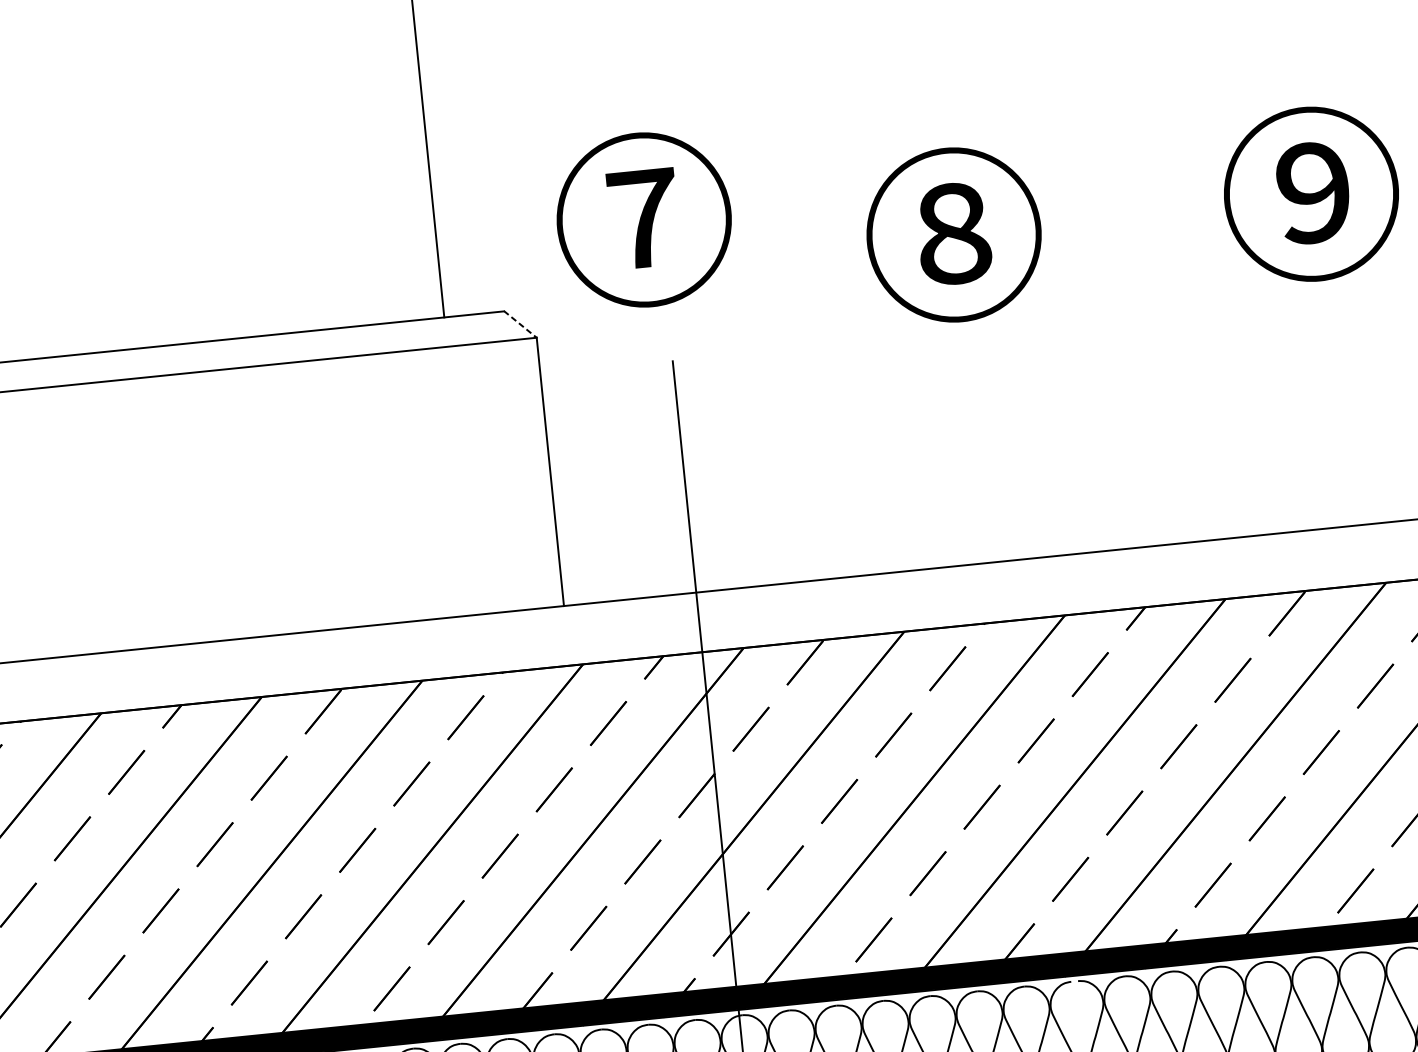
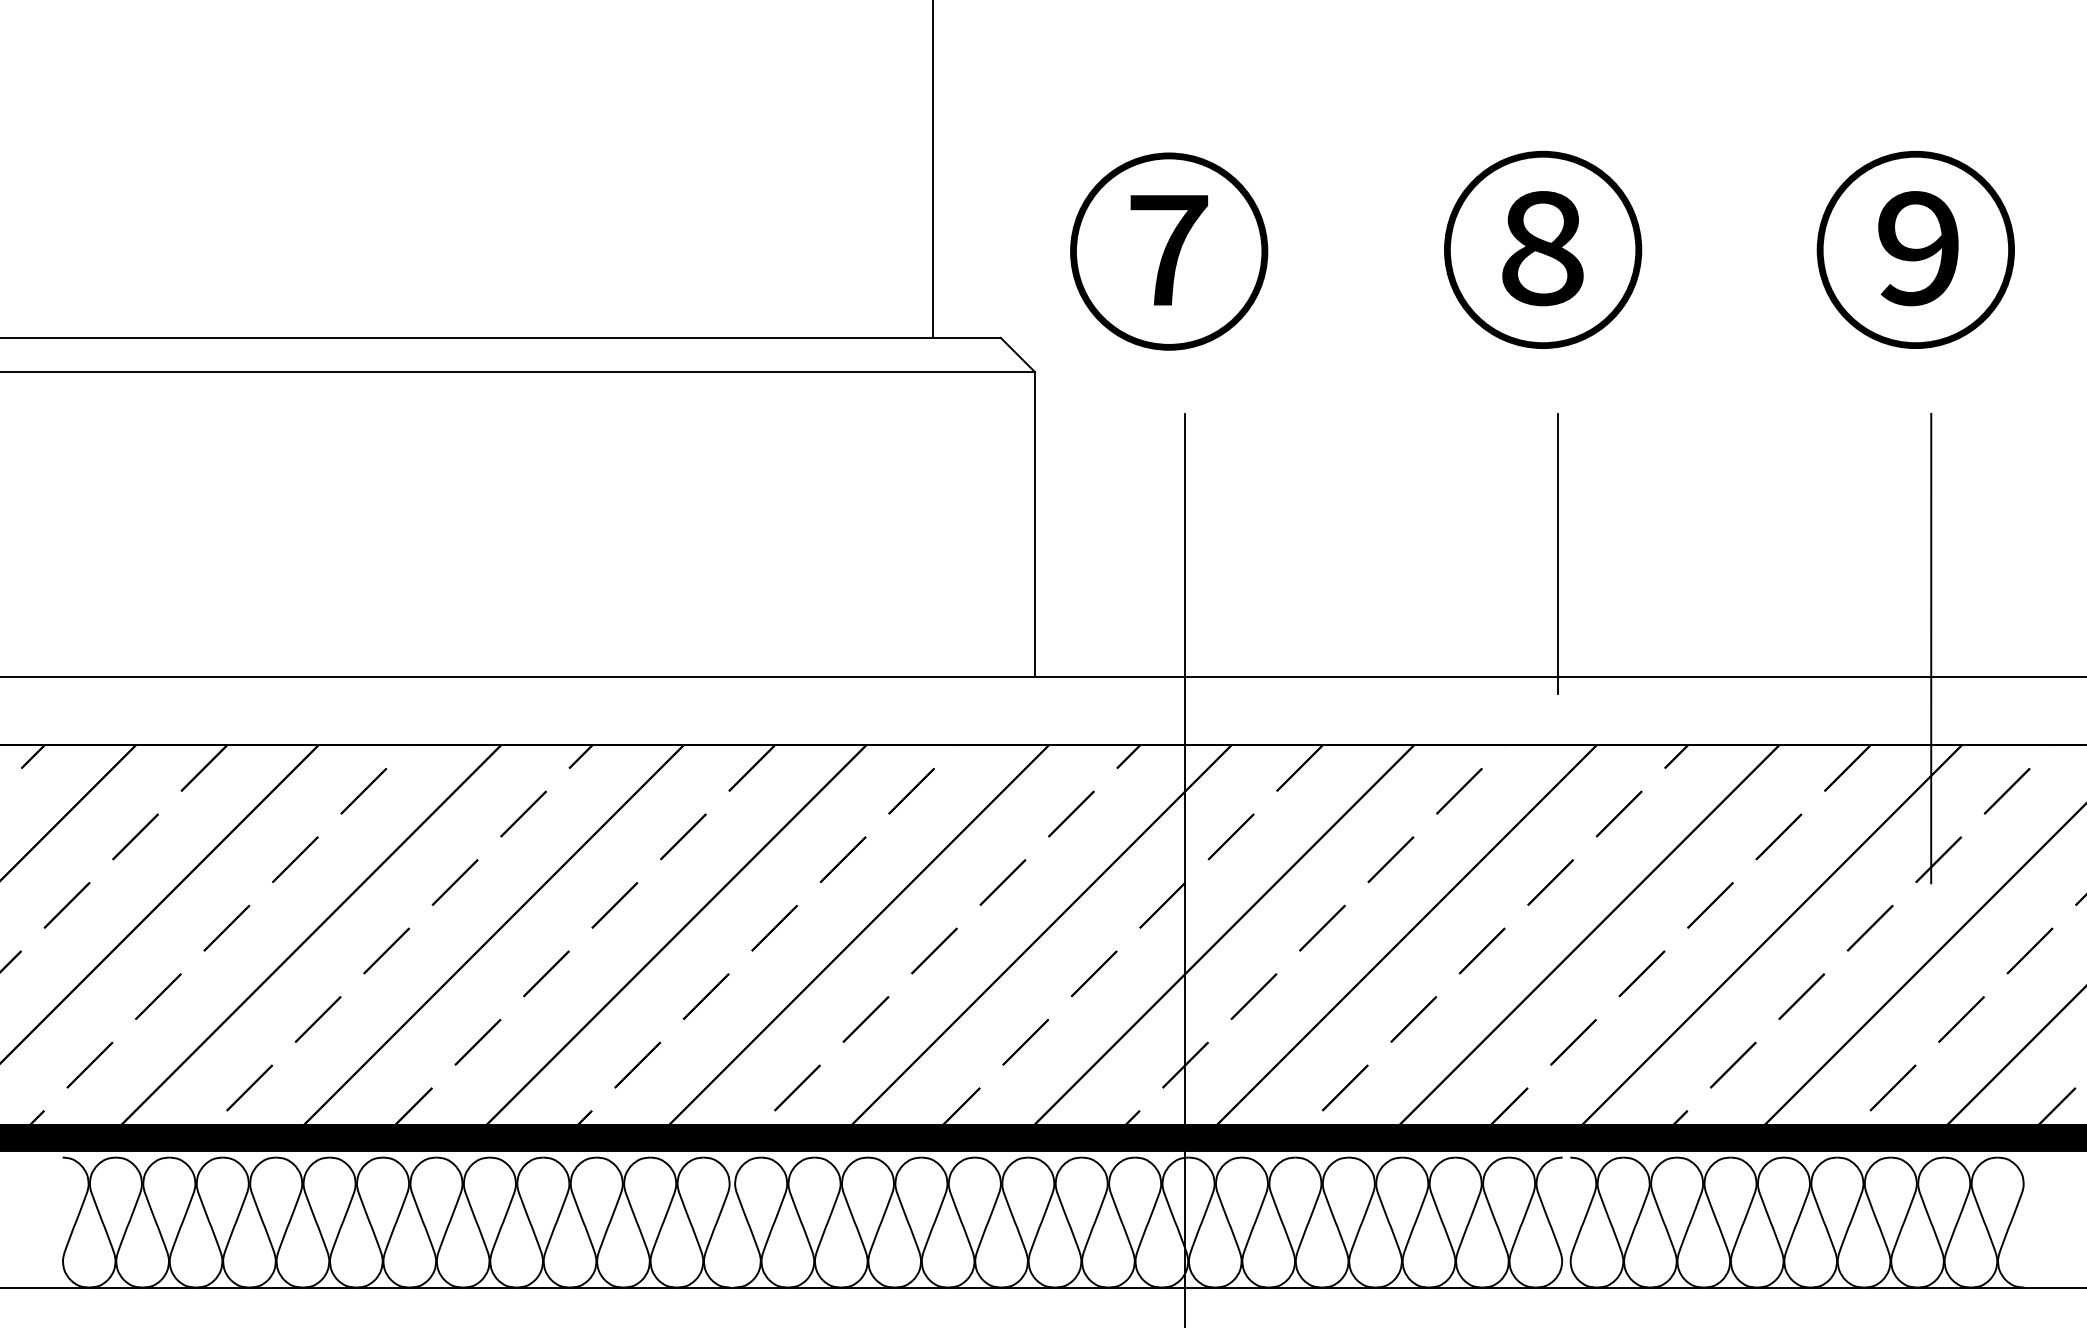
text: (1311, 193) -> (1915, 249), moved
text: (954, 234) -> (1543, 249), moved
line: (520, 324) -> (1017, 354), dashed -> solid
line: (1013, 450) -> (1558, 553), added
line: (1350, 501) -> (1931, 648), added

